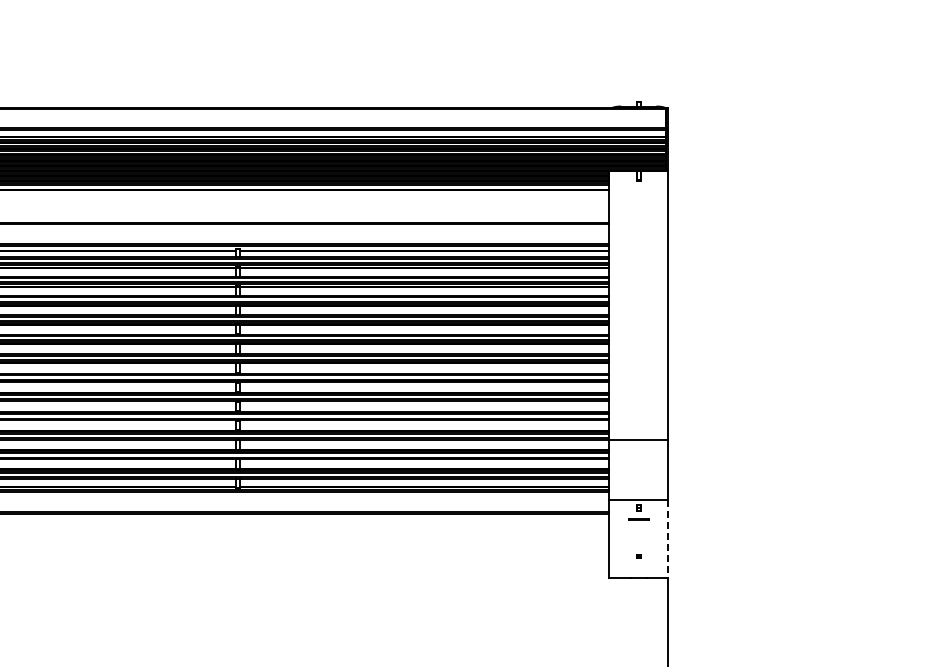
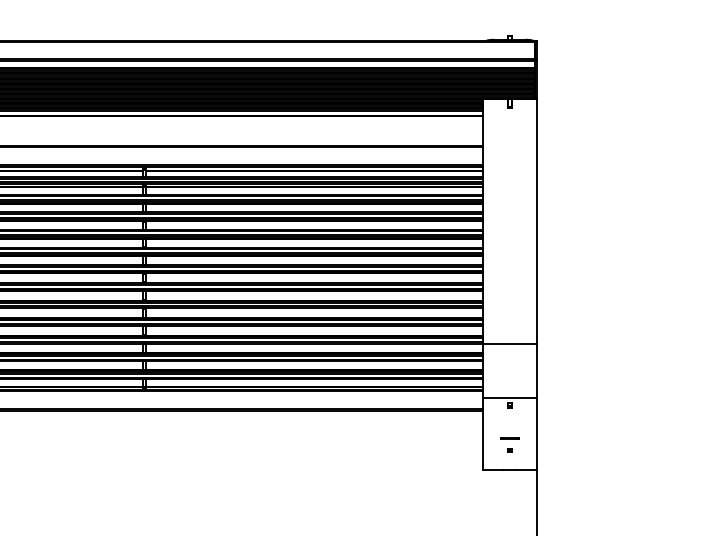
line: (638, 519) -> (509, 438), moved
line: (668, 539) -> (536, 434), dashed -> solid

